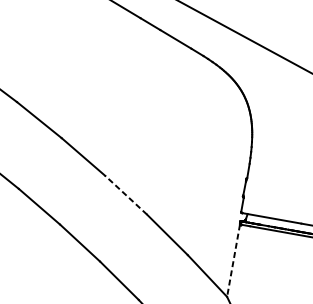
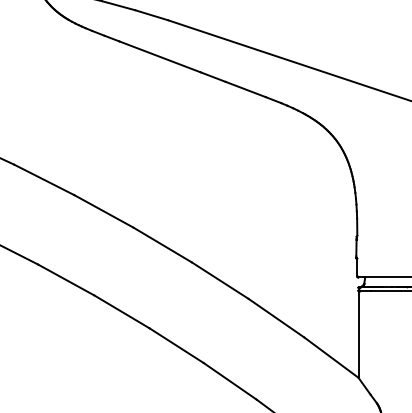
line: (126, 195) -> (220, 280), dashed -> solid
line: (233, 260) -> (358, 334), dashed -> solid

